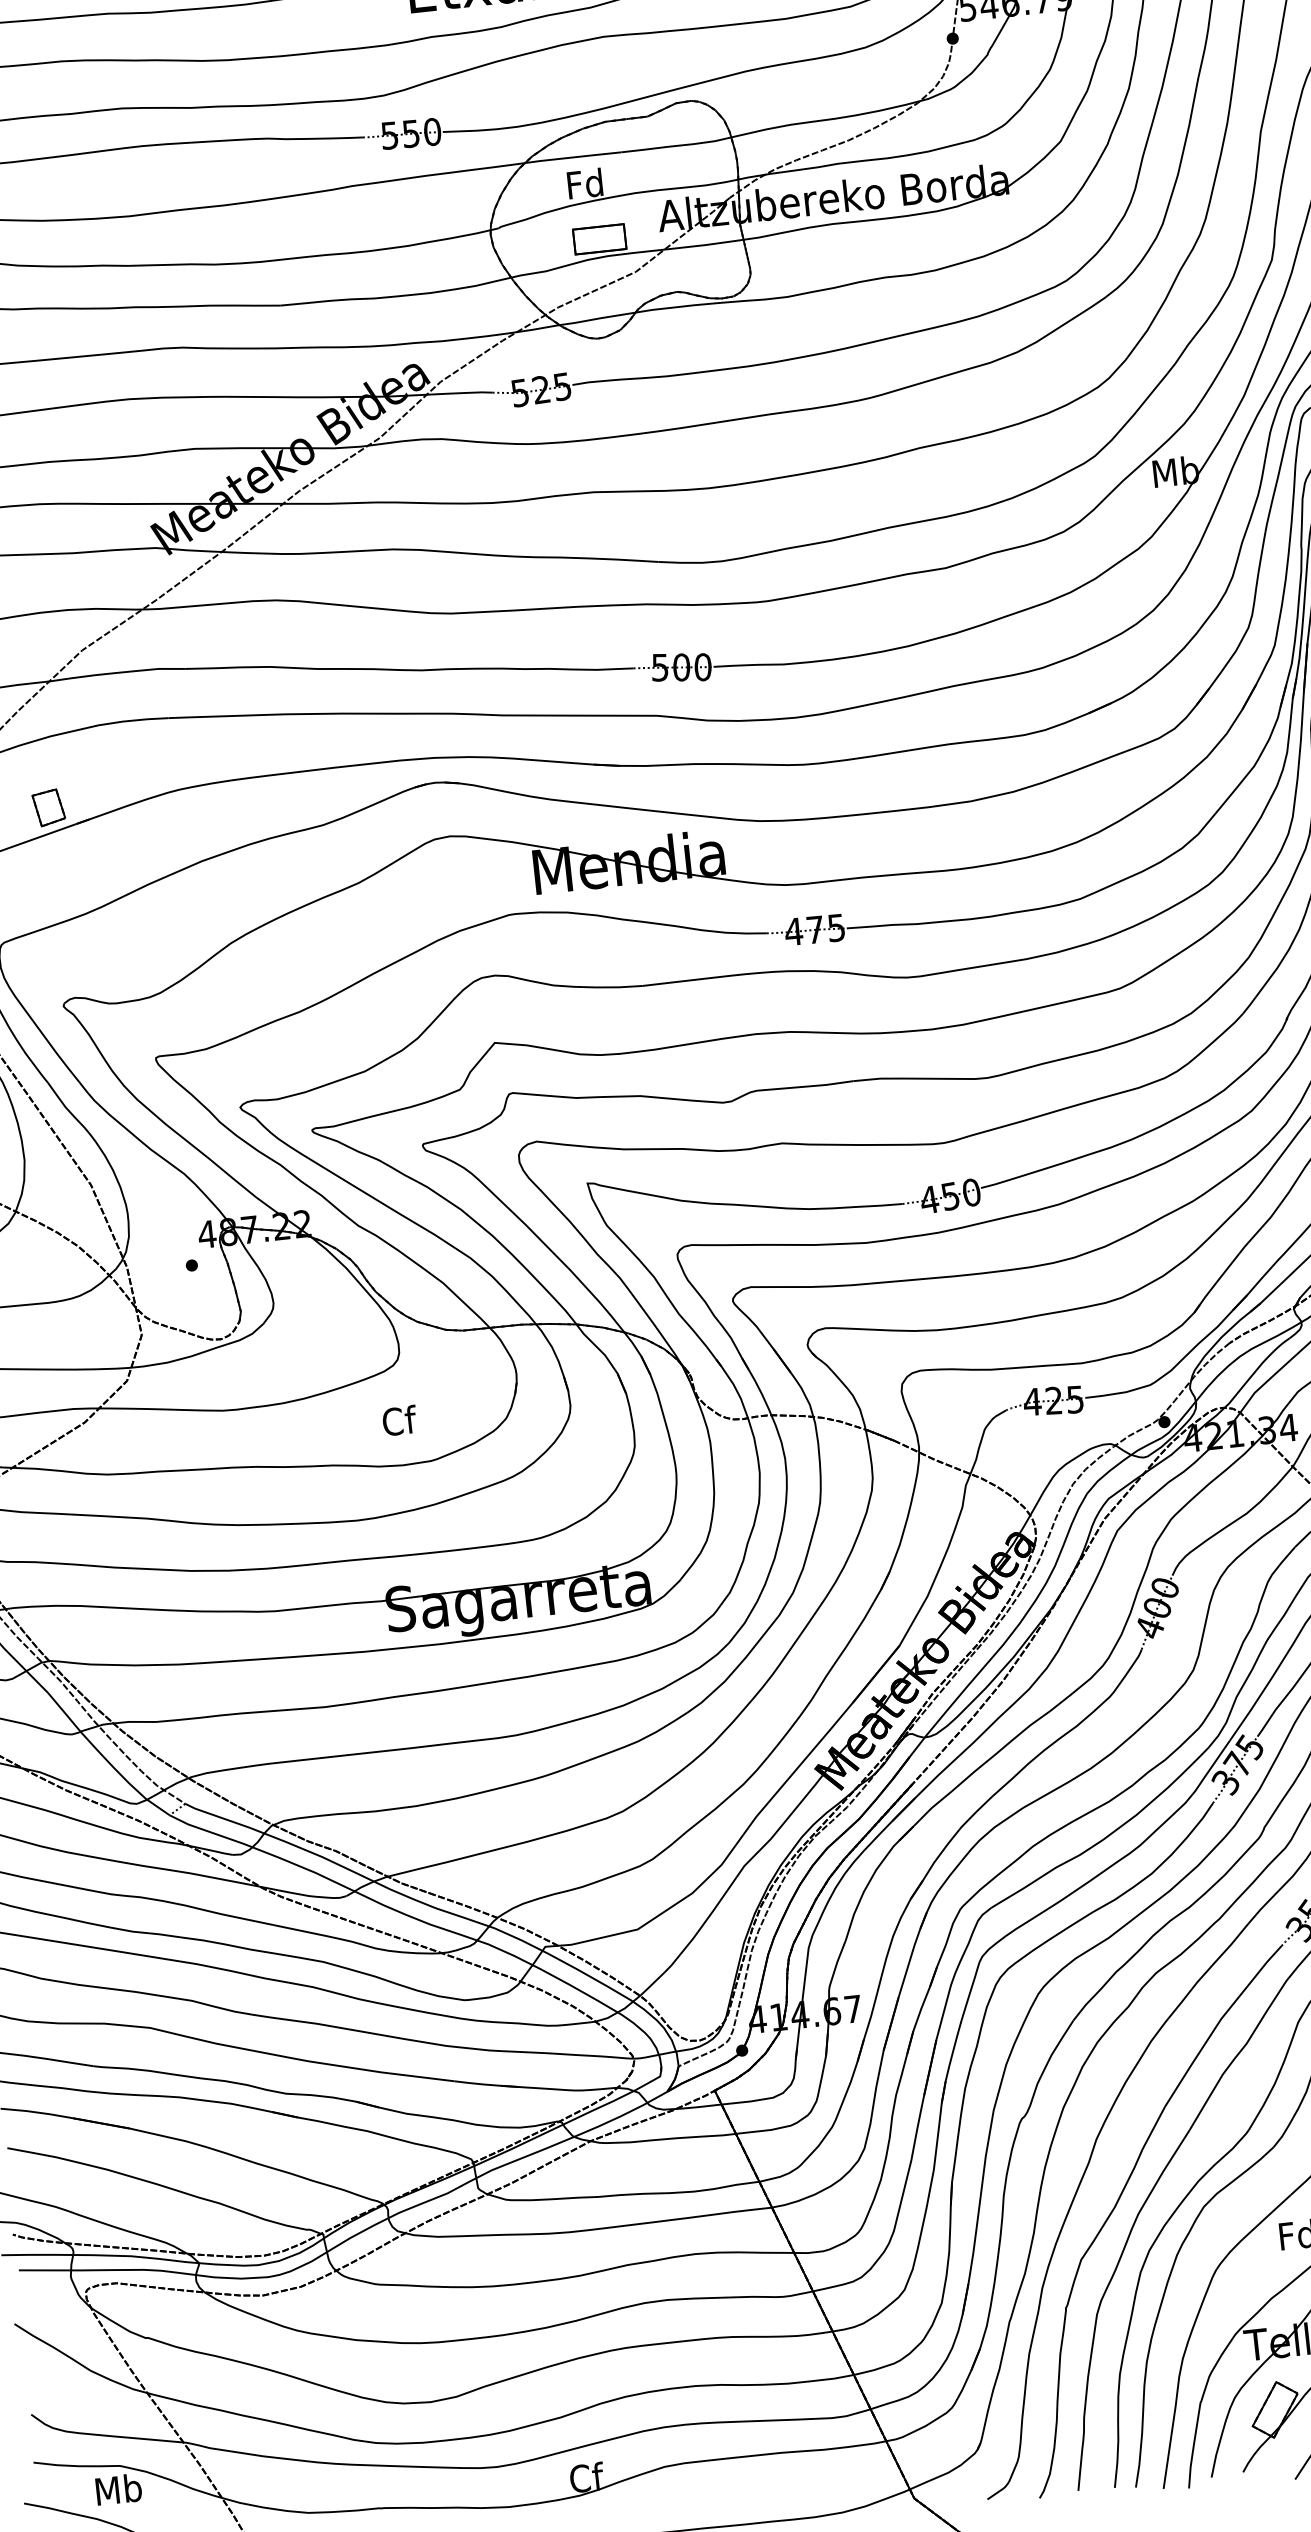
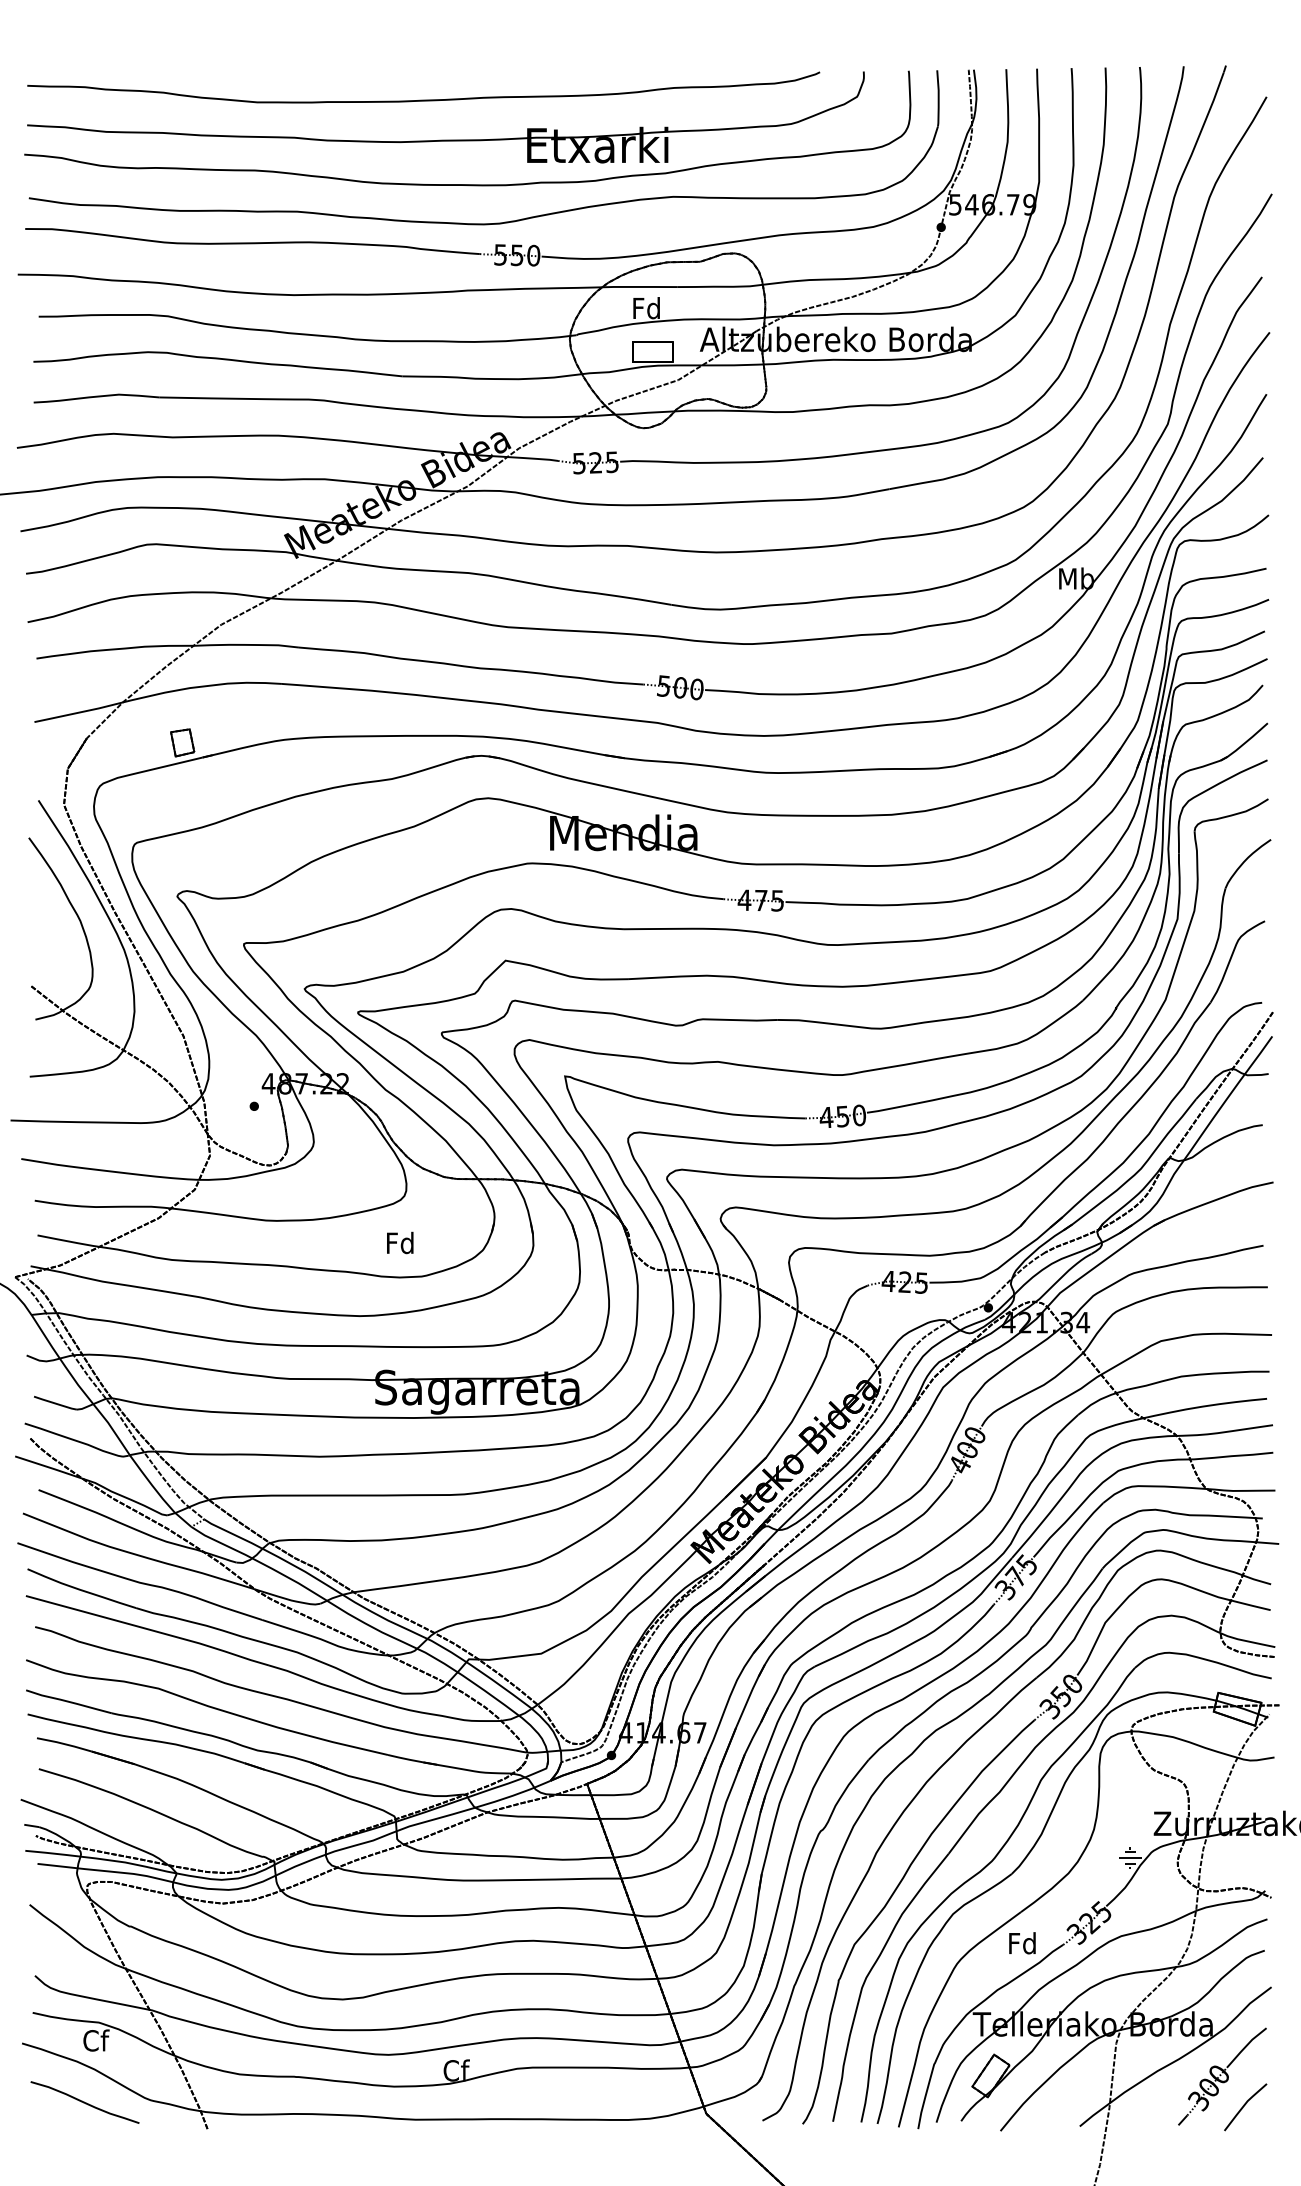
text: (399, 1421) -> (400, 1243), Cf -> Fd
text: (118, 2489) -> (95, 2040), Mb -> Cf

